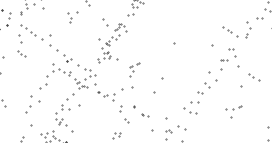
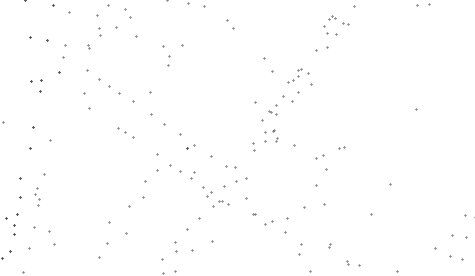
part: (72, 17) -> (172, 55), moved
part: (21, 53) -> (125, 132), moved
part: (134, 69) -> (330, 166), size x1.43

